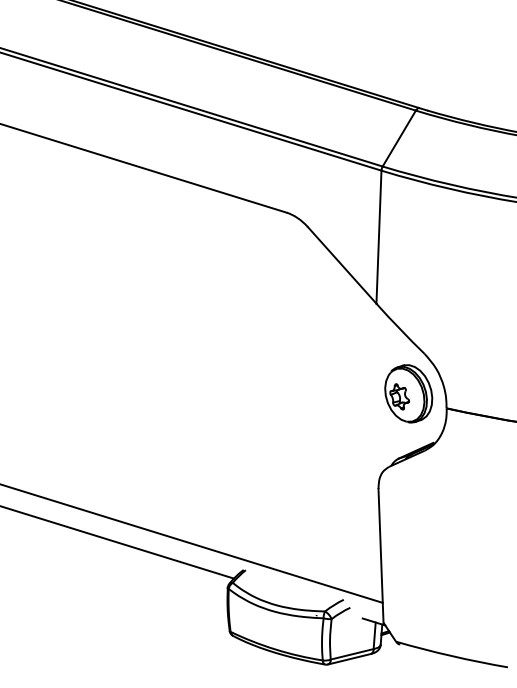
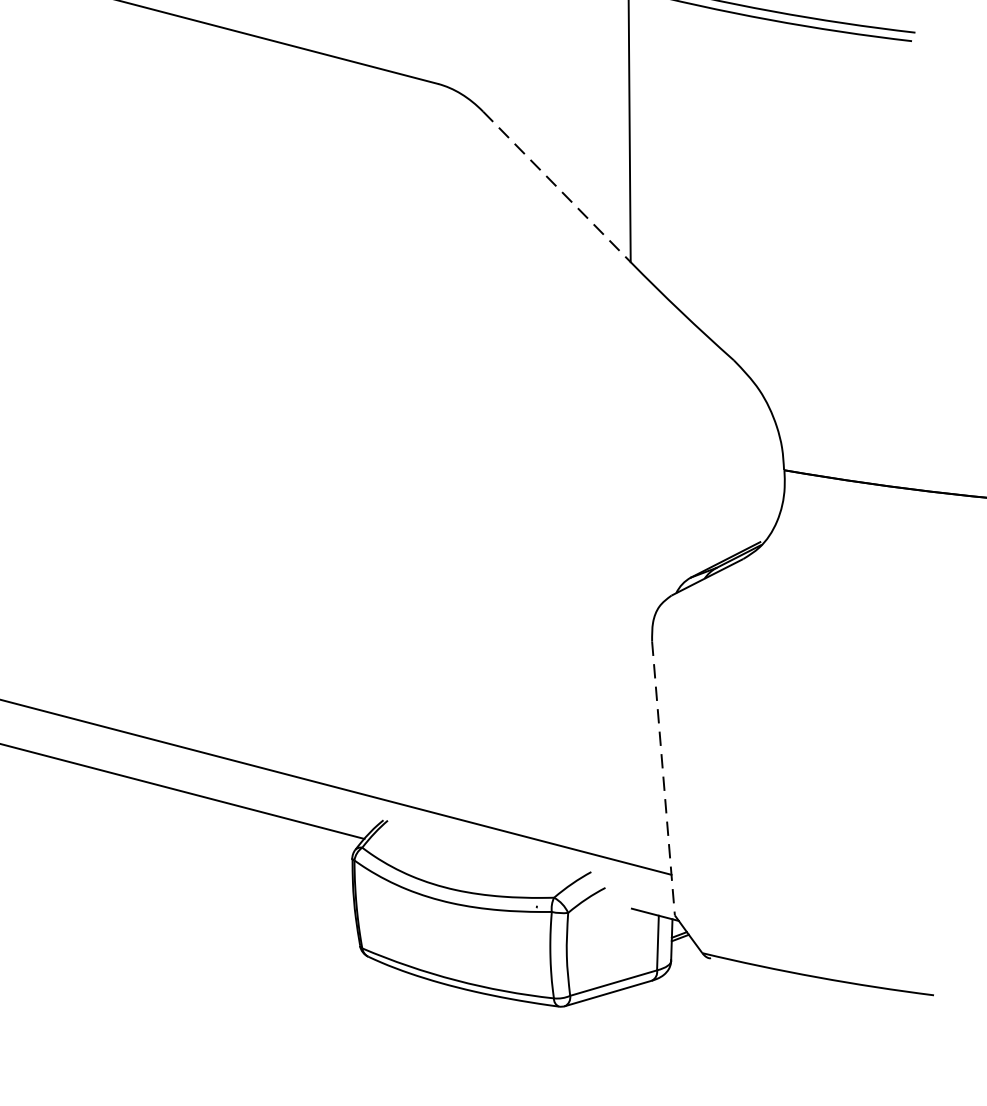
line: (342, 265) -> (557, 187), solid -> dashed
part: (408, 393) -> (704, 443), removed
line: (381, 555) -> (664, 777), solid -> dashed

